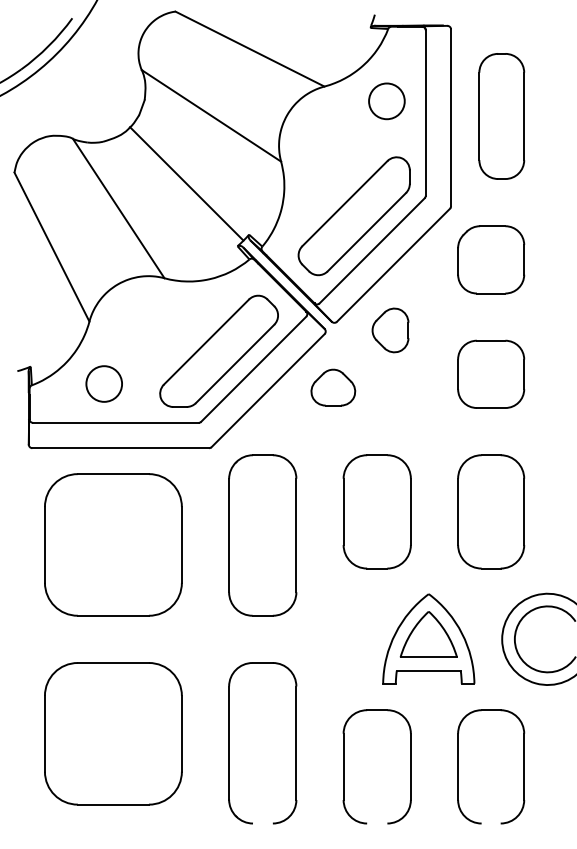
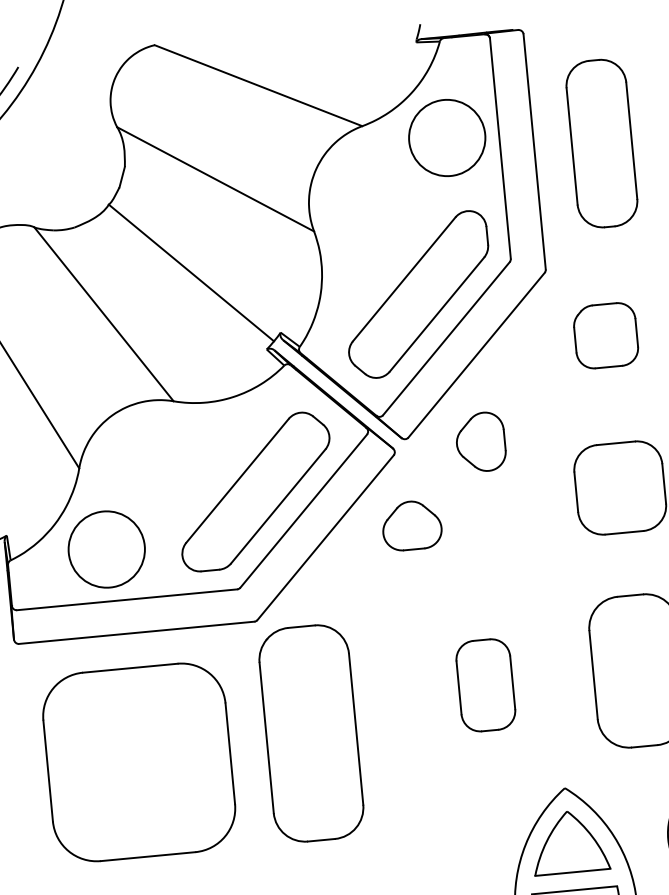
circle: (386, 101) -> (446, 138), size x1.6
part: (491, 259) -> (606, 335), size x0.7
circle: (104, 383) -> (107, 548), size x1.6
part: (376, 511) -> (484, 684), size x0.6
part: (262, 535) -> (311, 733), moved

